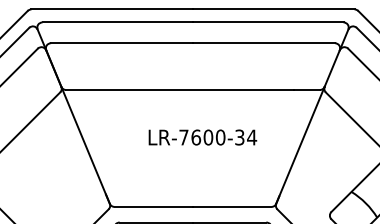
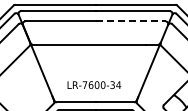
line: (265, 43) -> (131, 21), solid -> dashed
text: (203, 136) -> (94, 84), moved

